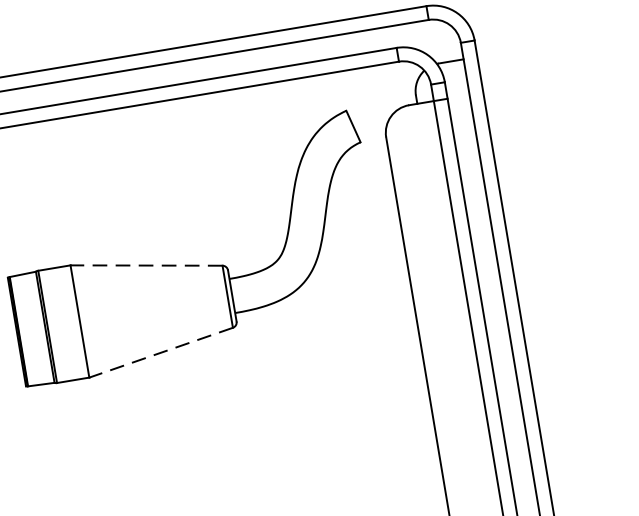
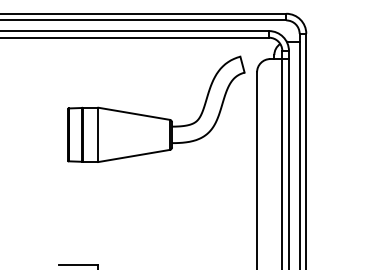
line: (145, 265) -> (133, 113), dashed -> solid
line: (159, 354) -> (133, 156), dashed -> solid

